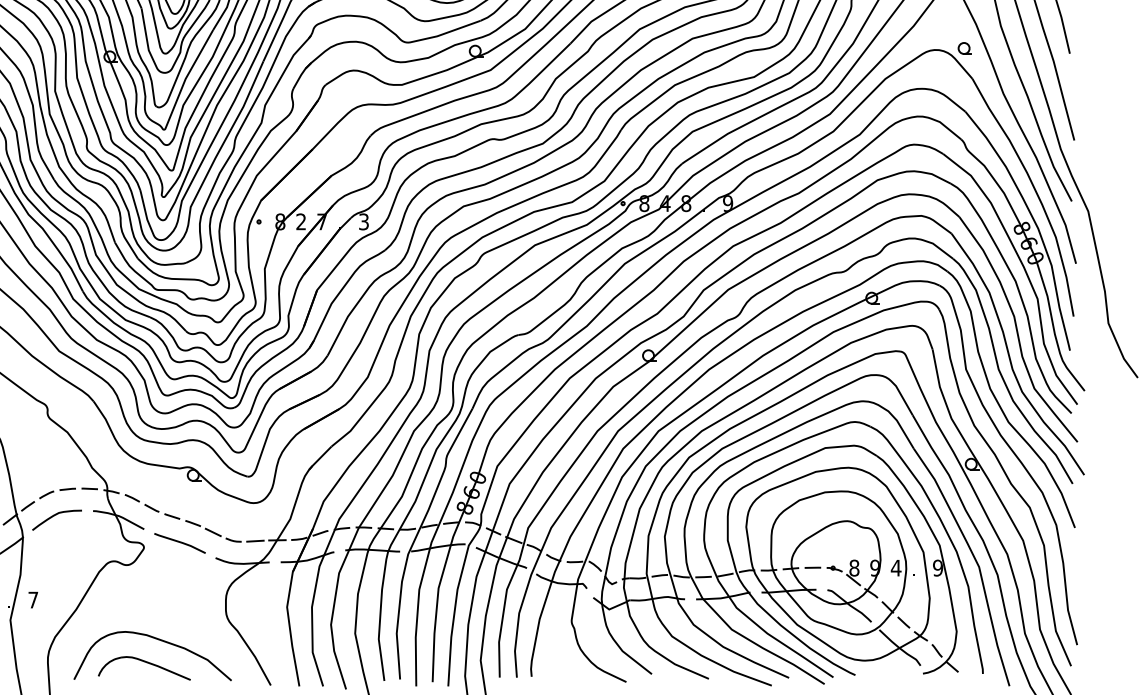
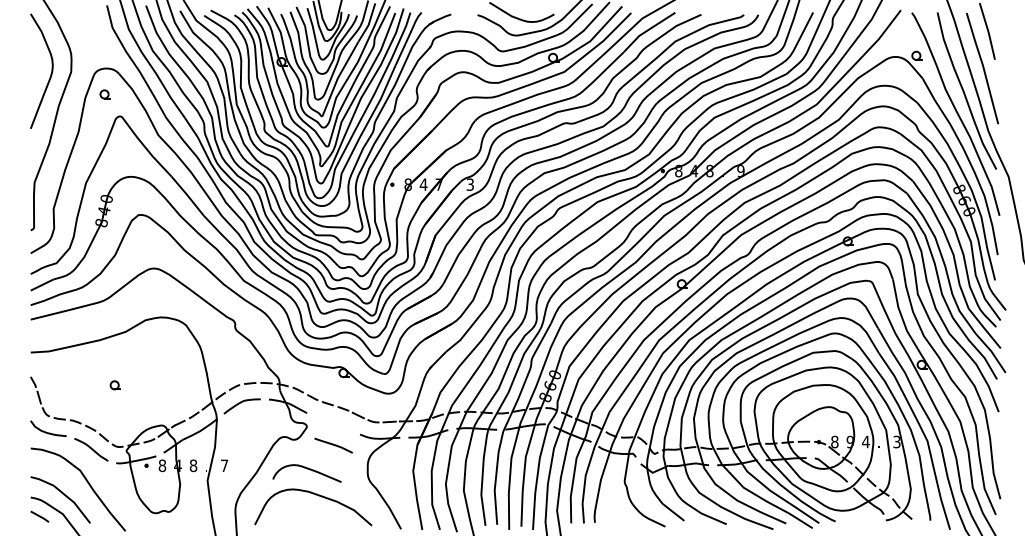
text: (300, 221) -> (423, 184), 2 -> 4
line: (179, 543) -> (333, 445), moved
text: (937, 567) -> (896, 441), 9 -> 3
part: (143, 668) -> (306, 473), moved

